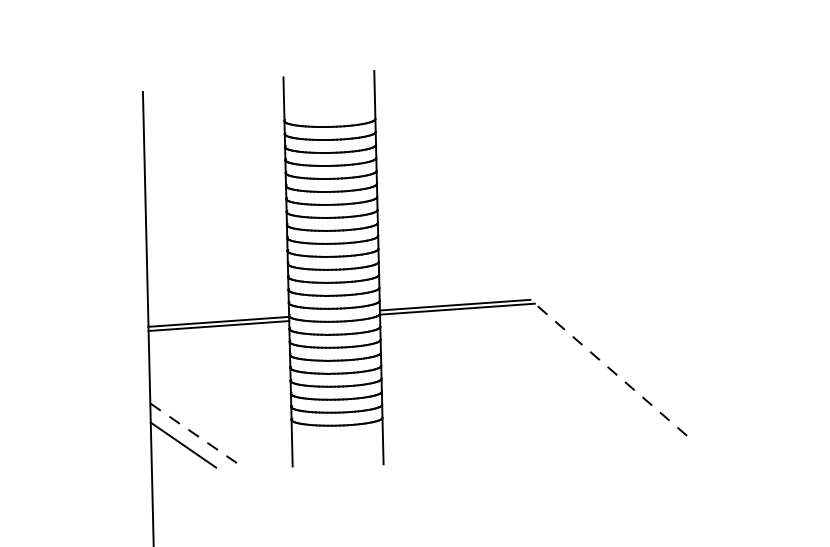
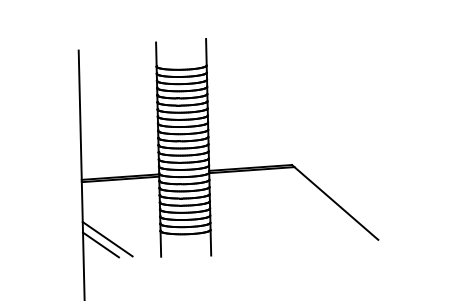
line: (607, 367) -> (334, 202), dashed -> solid
line: (197, 435) -> (108, 239), dashed -> solid

